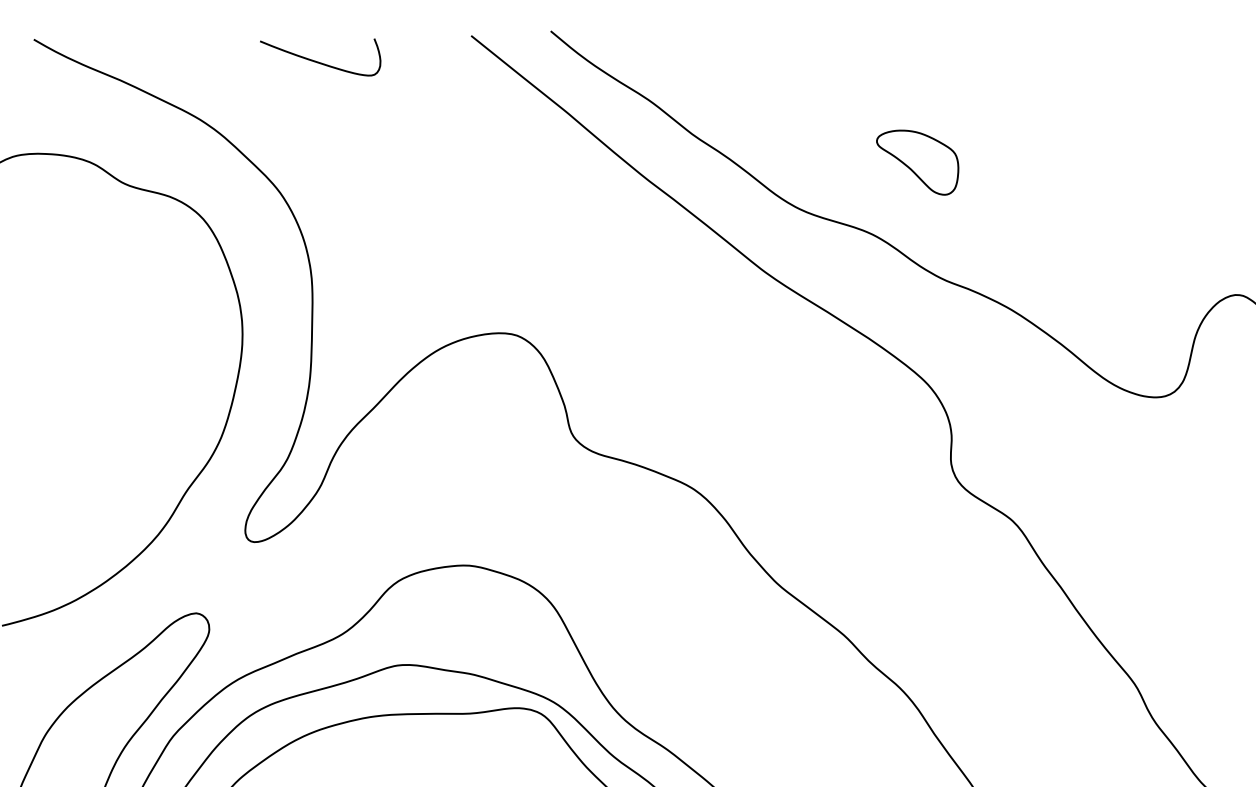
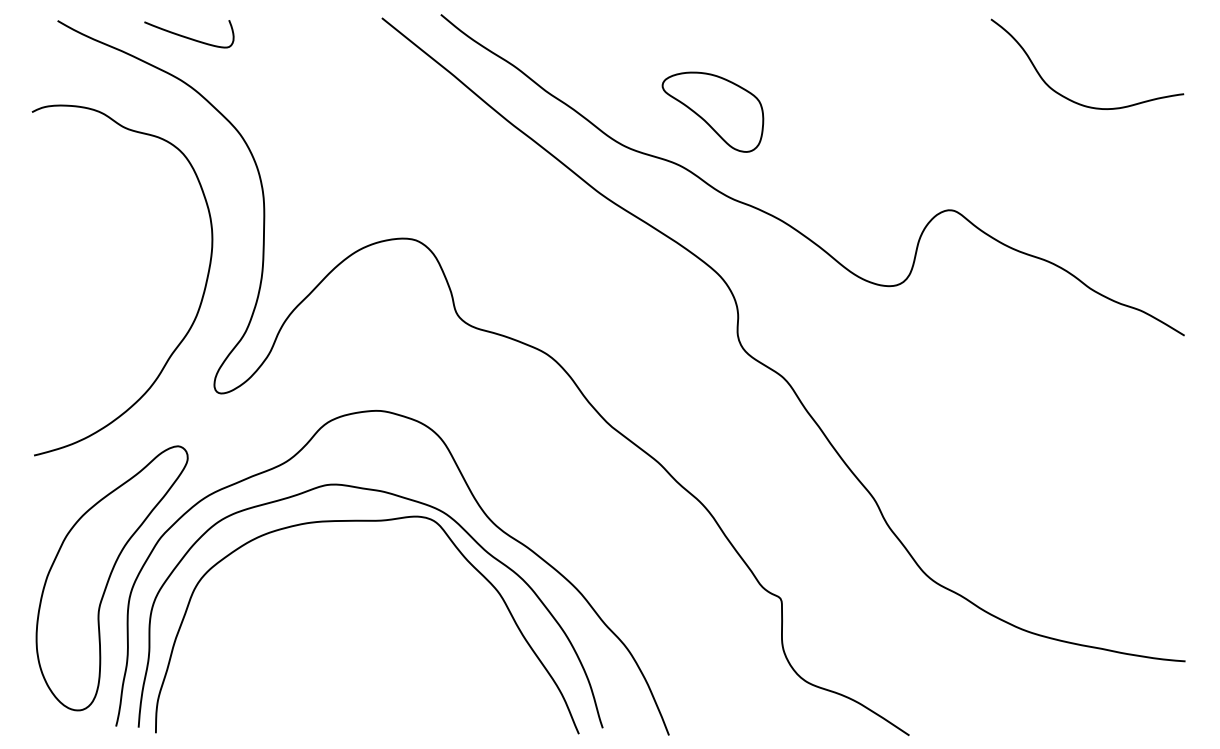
curve: (320, 62) -> (189, 37), moved
part: (917, 161) -> (712, 111), size x1.67

